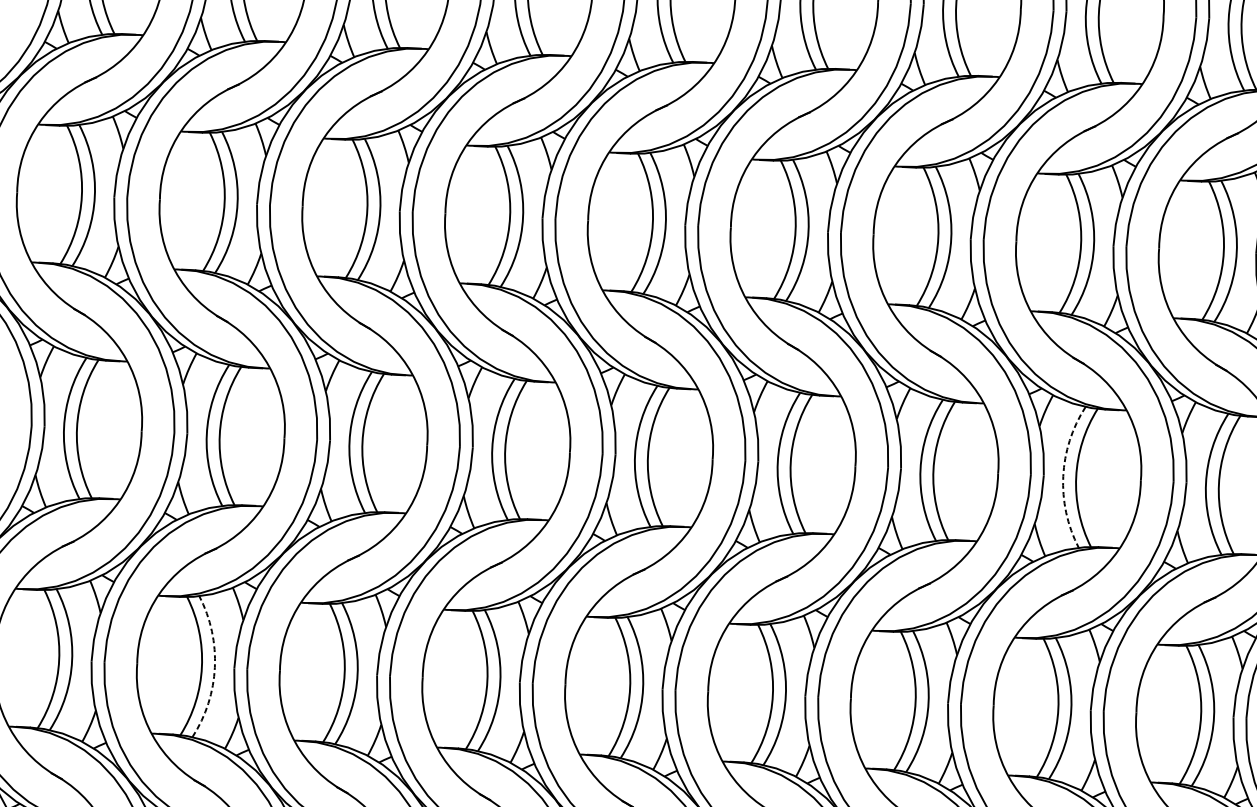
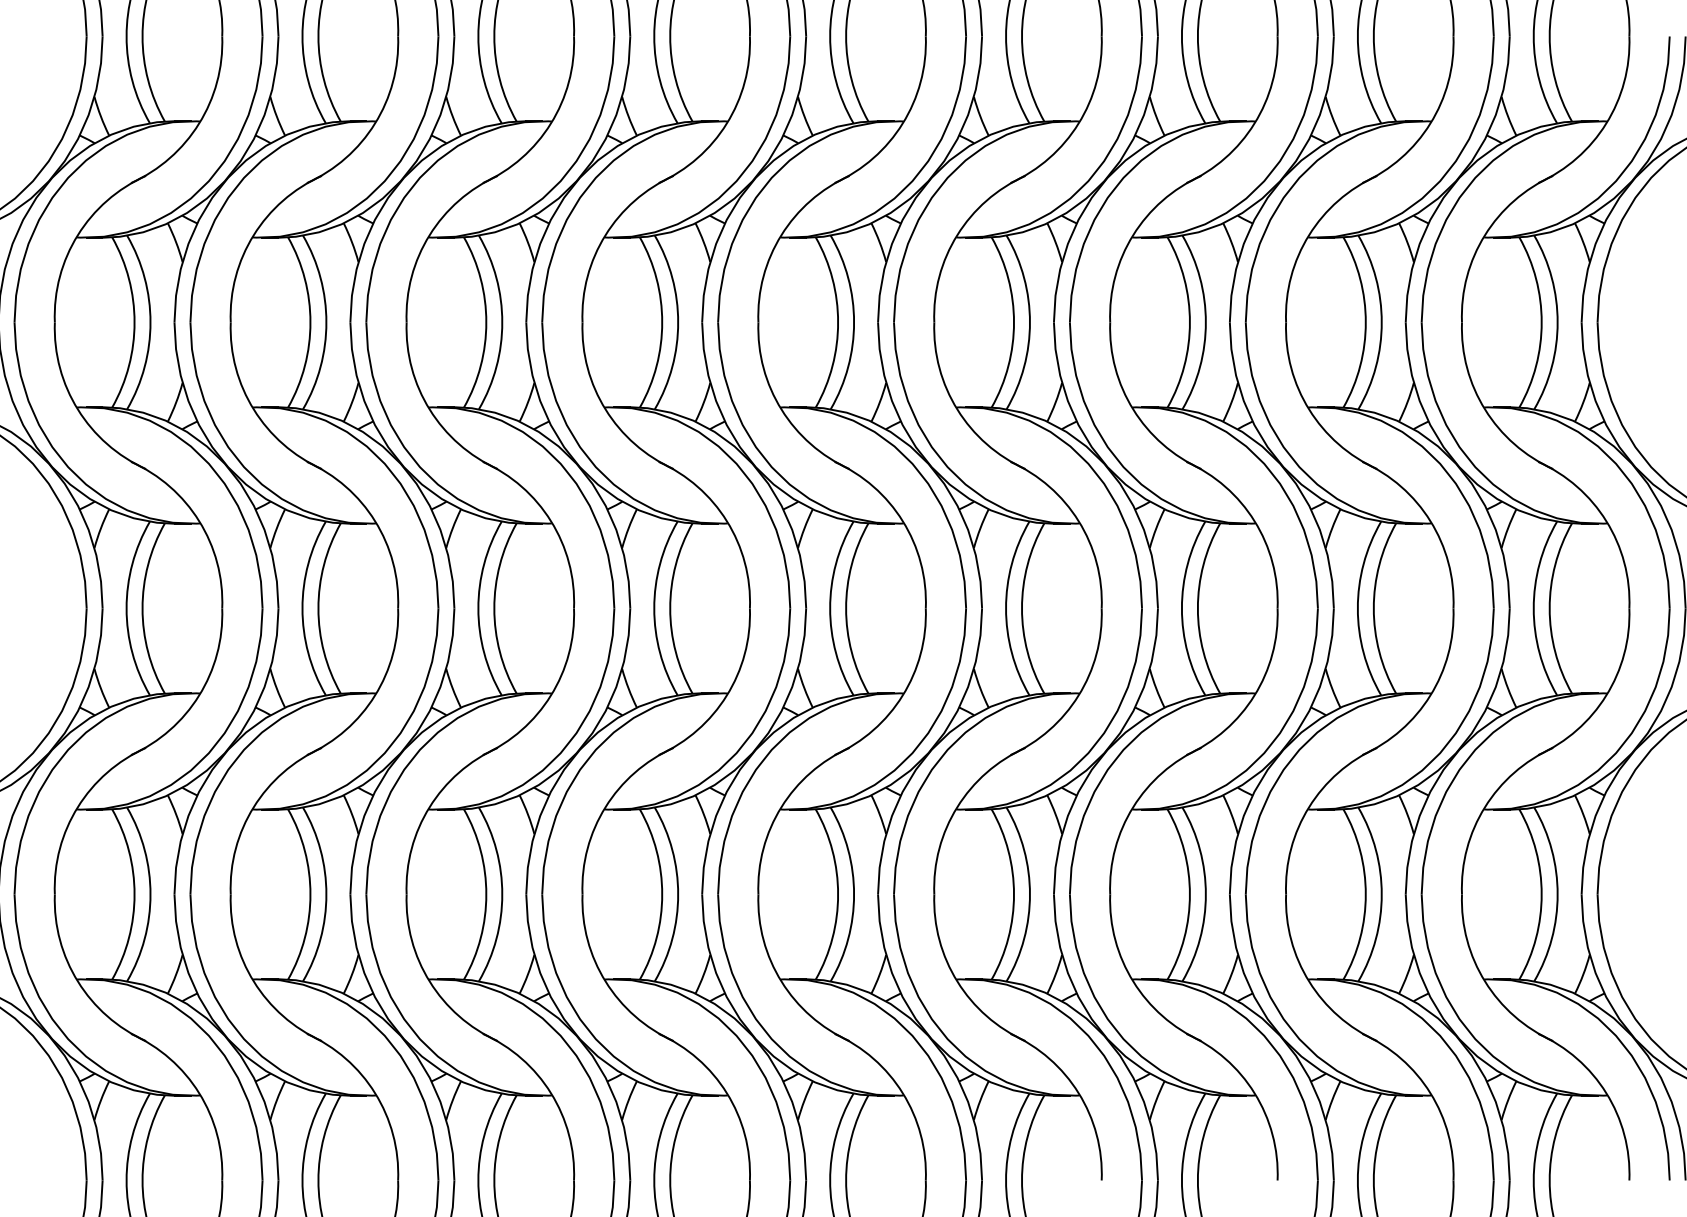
arc: (1062, 476) -> (1357, 608), dashed -> solid
arc: (214, 667) -> (326, 894), dashed -> solid

